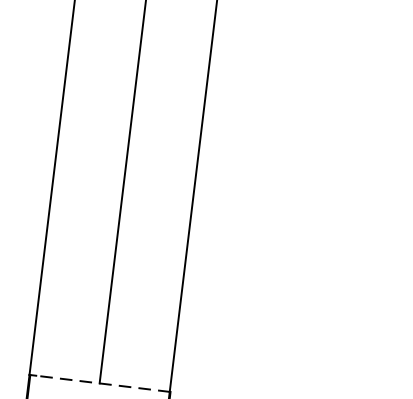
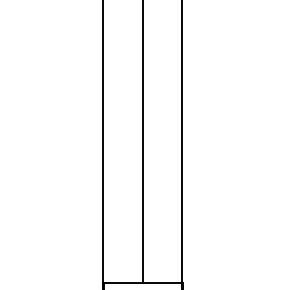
line: (102, 384) -> (144, 283), dashed -> solid

